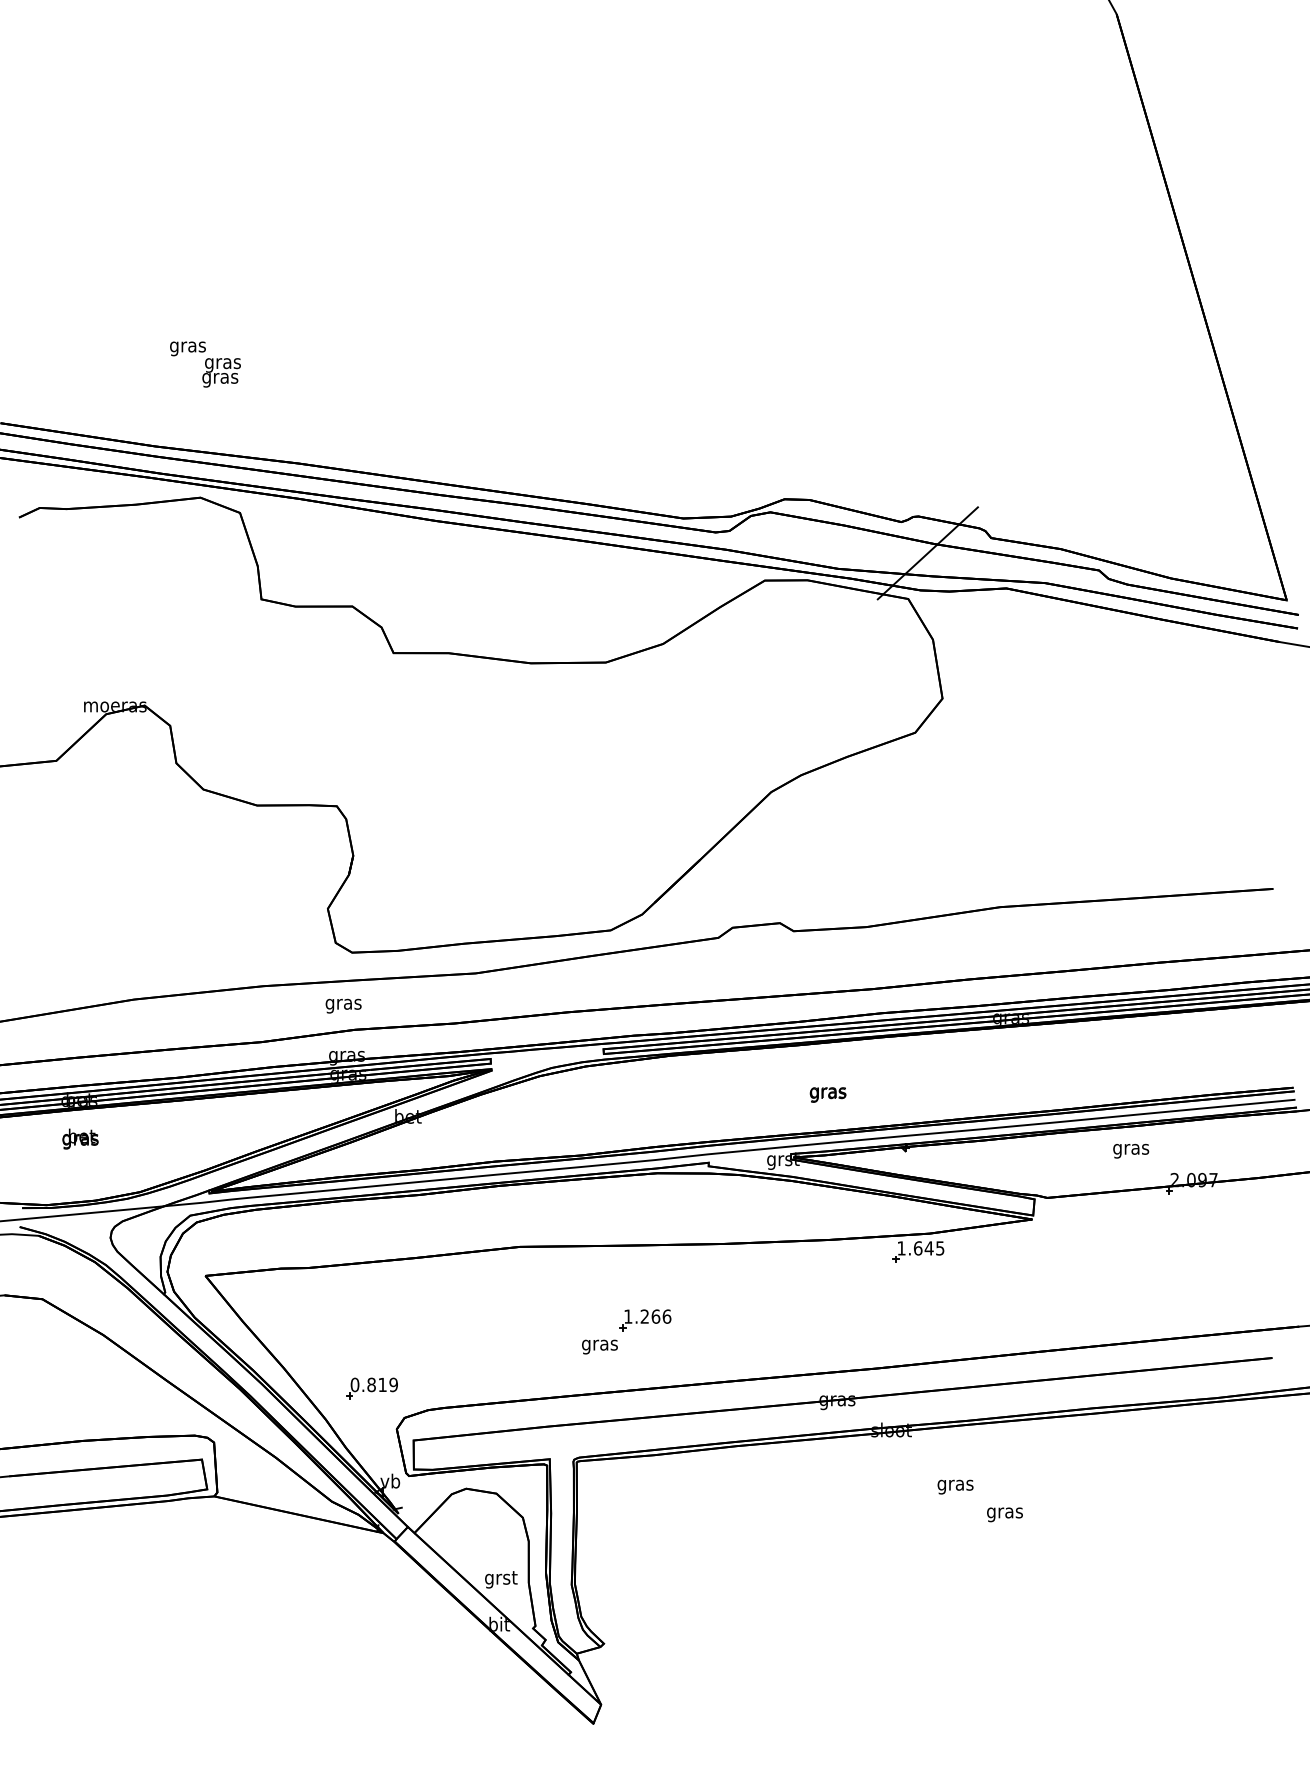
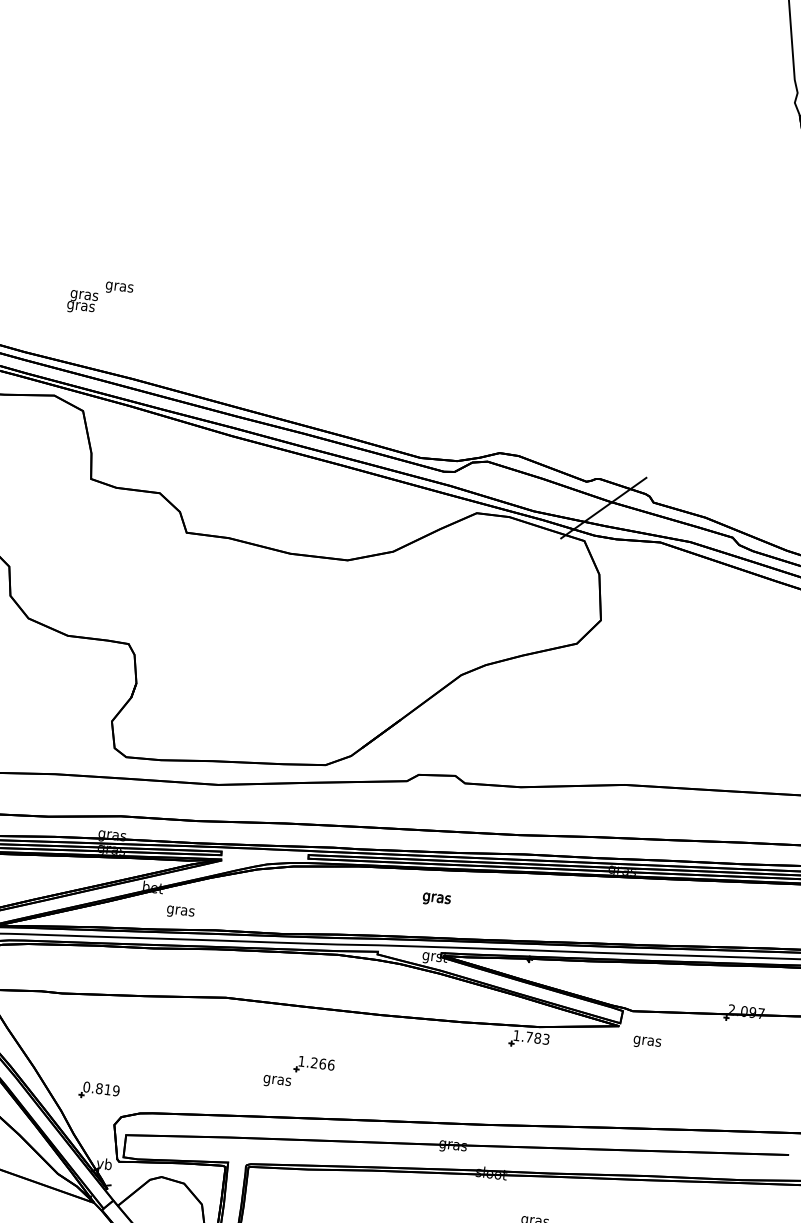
text: (187, 348) -> (119, 288), moved
text: (343, 1005) -> (180, 911), moved
text: (827, 1094) -> (436, 899), moved
text: (1131, 1151) -> (647, 1042), moved
text: (929, 1248) -> (538, 1038), 1.645 -> 1.783

